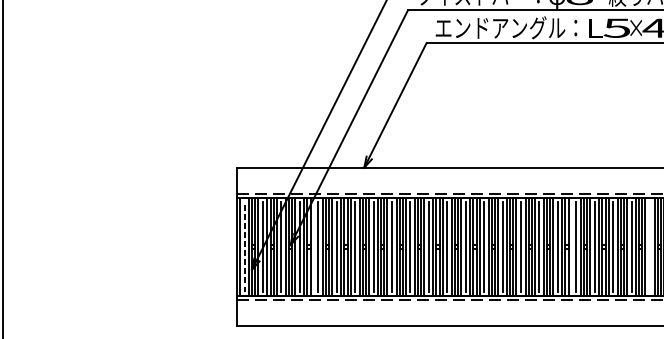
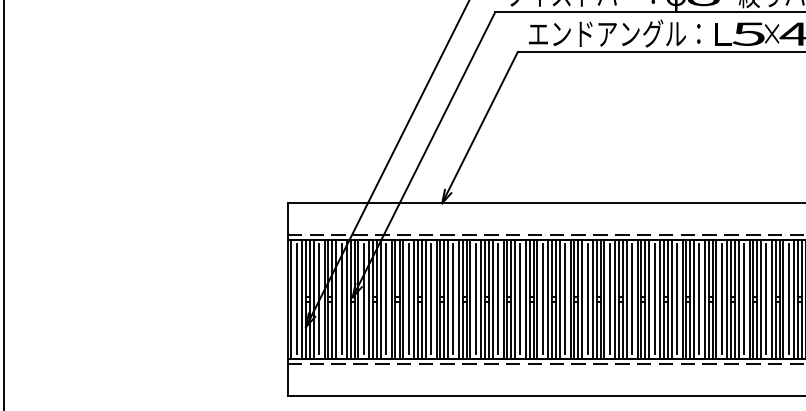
line: (244, 246) -> (296, 299), dashed -> solid
line: (313, 246) -> (380, 299), added
line: (571, 246) -> (693, 299), added
line: (649, 246) -> (788, 299), added

